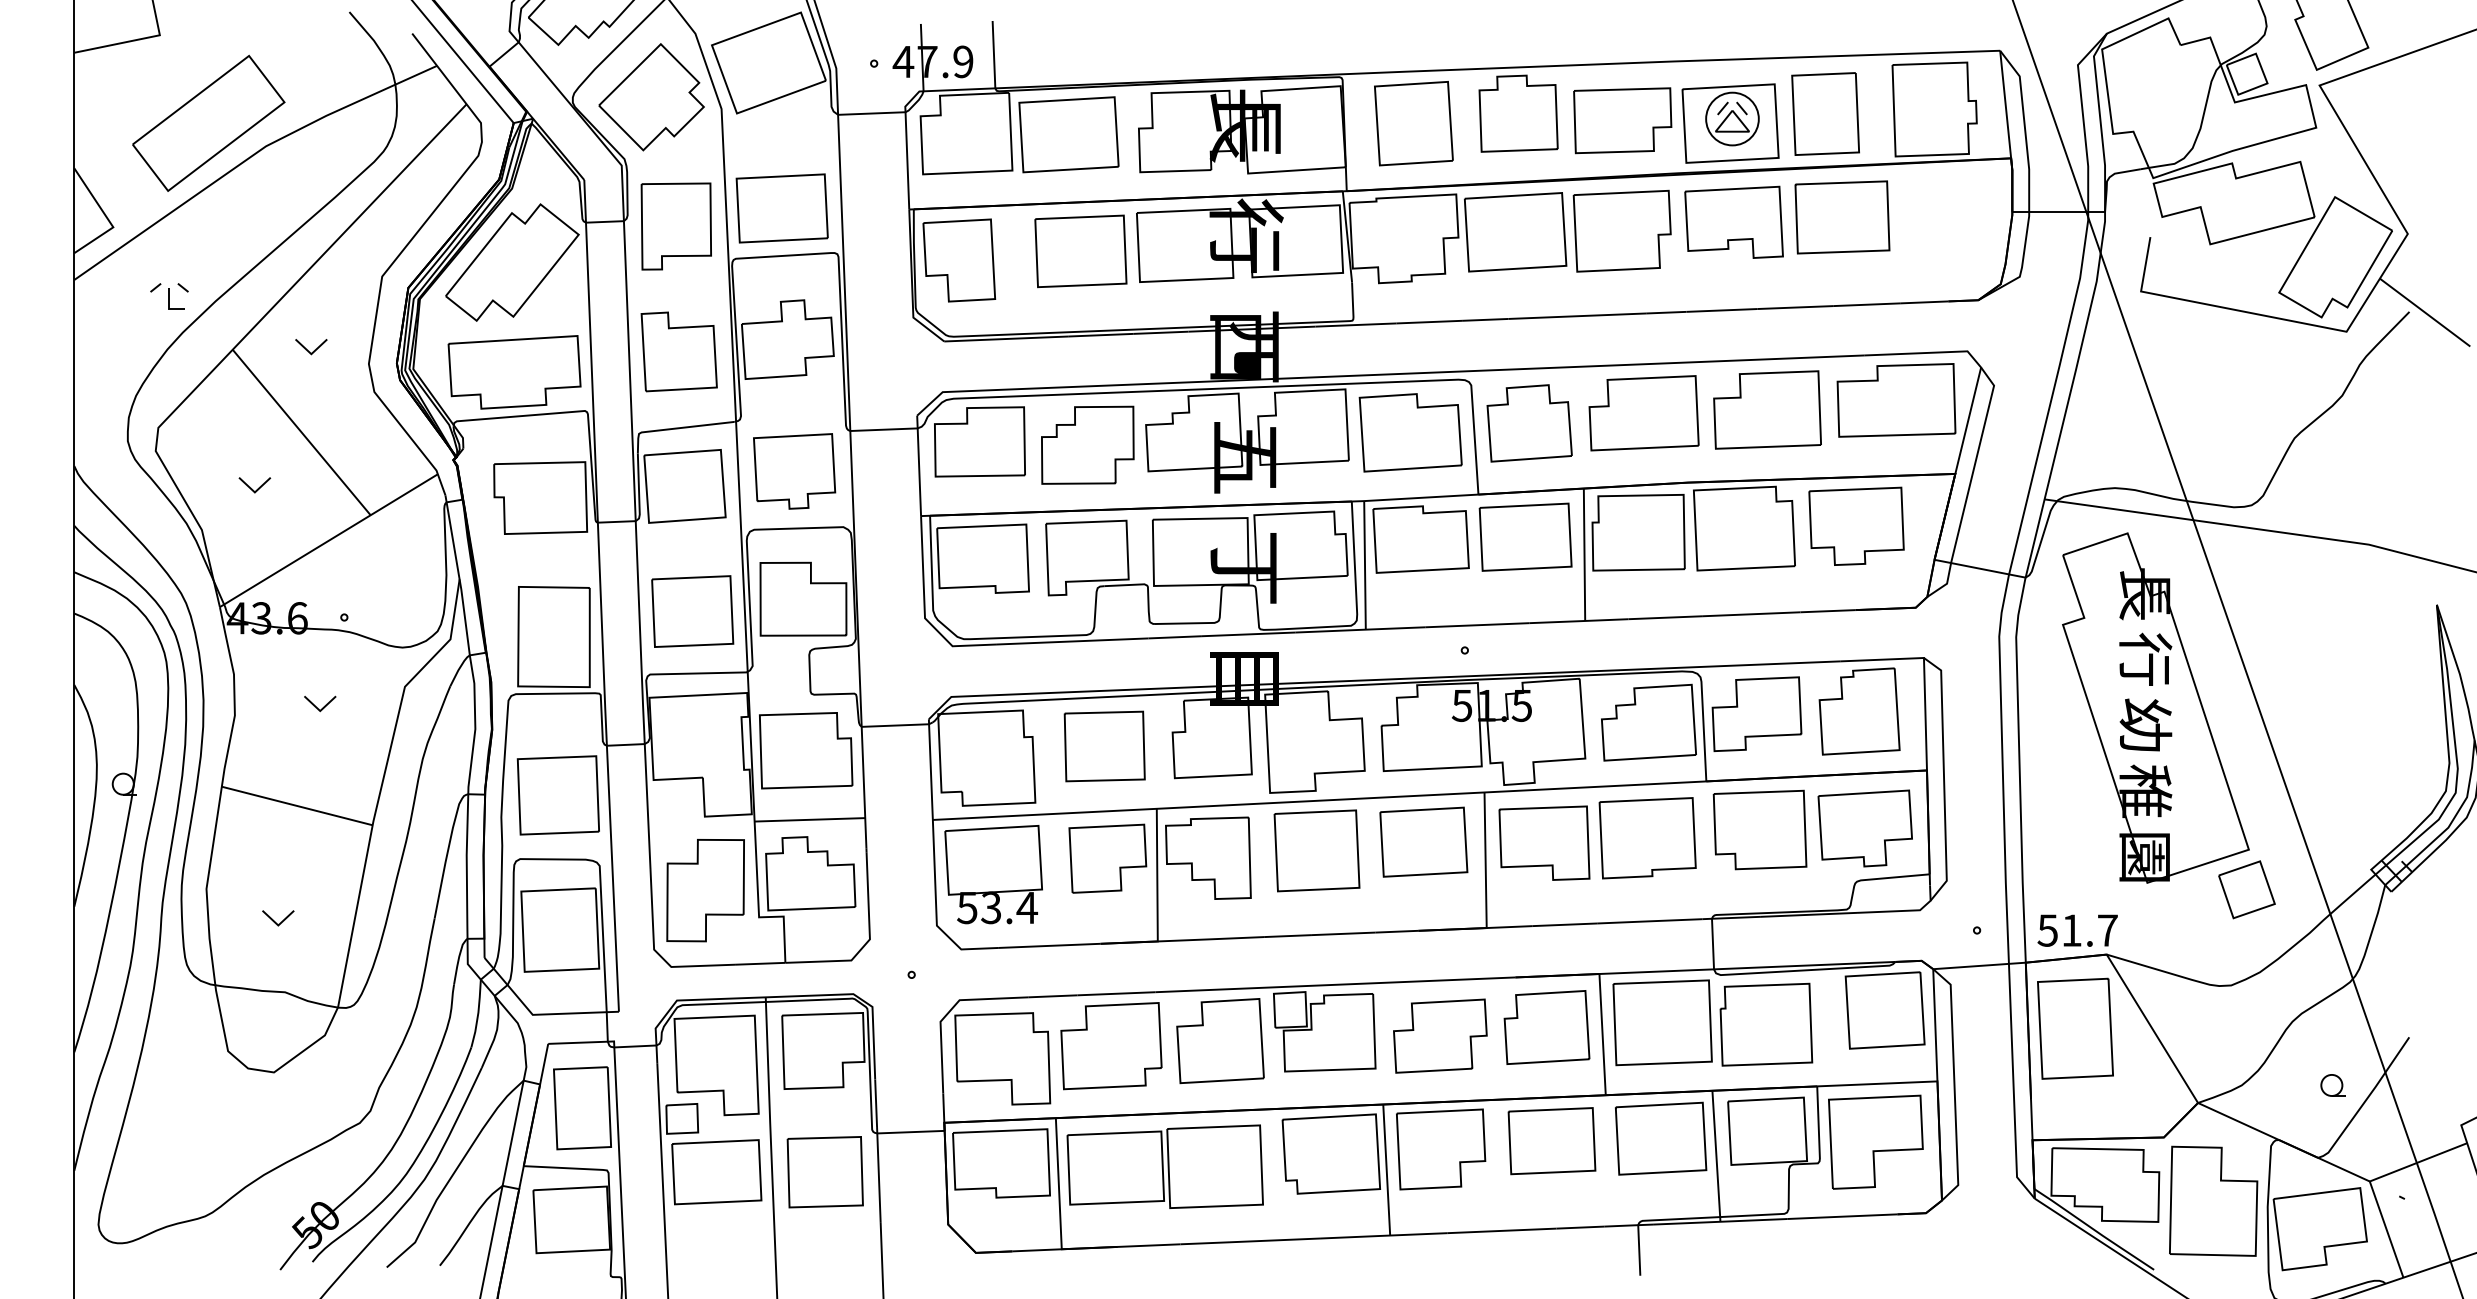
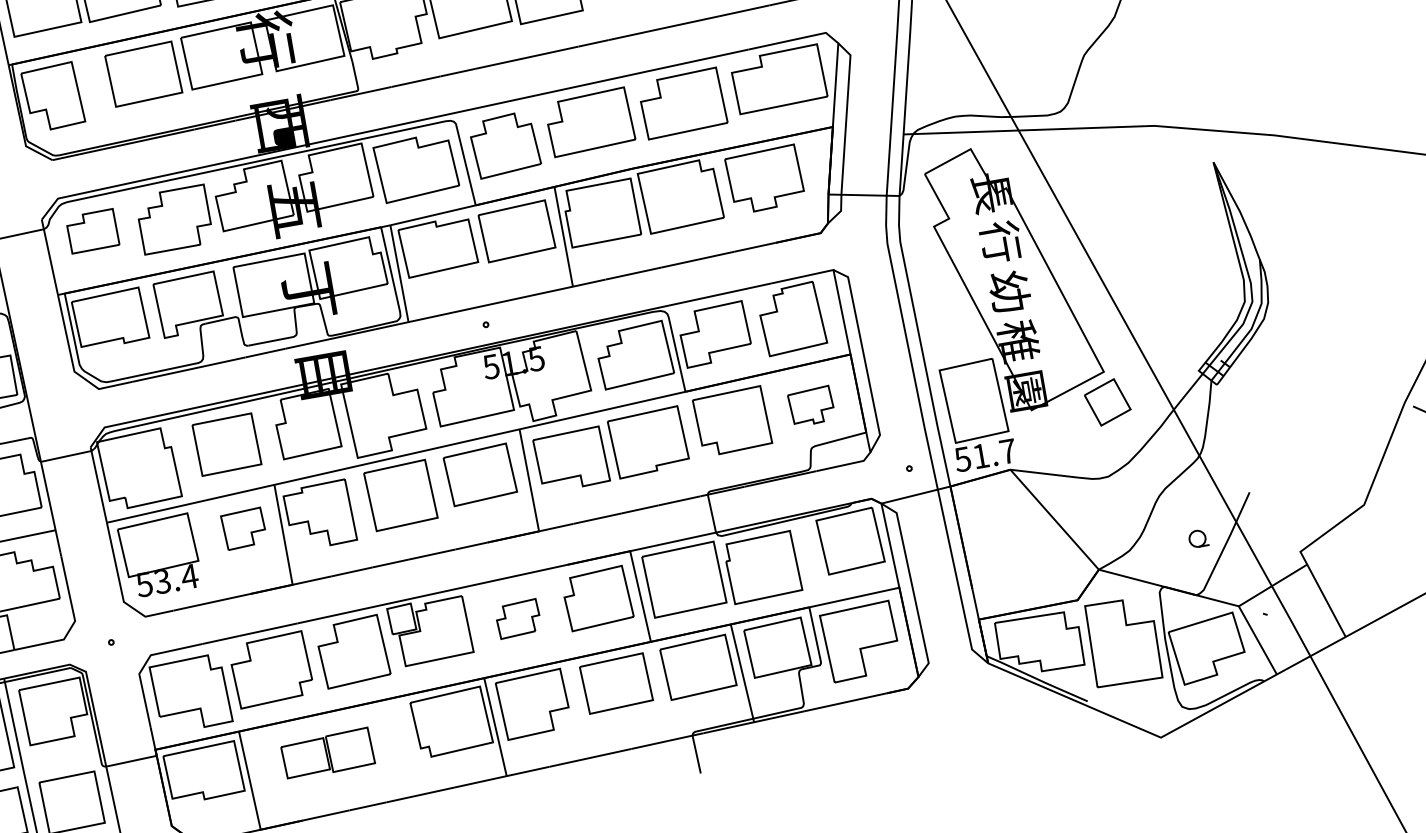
part: (979, 441) -> (92, 231), size x0.7
part: (1864, 828) -> (811, 406), size x0.6
part: (1107, 858) -> (243, 528), size x0.7
part: (2075, 1028) -> (974, 400), moved
part: (1440, 1035) -> (518, 618), size x0.6
part: (1164, 1166) -> (327, 753), size x0.6

